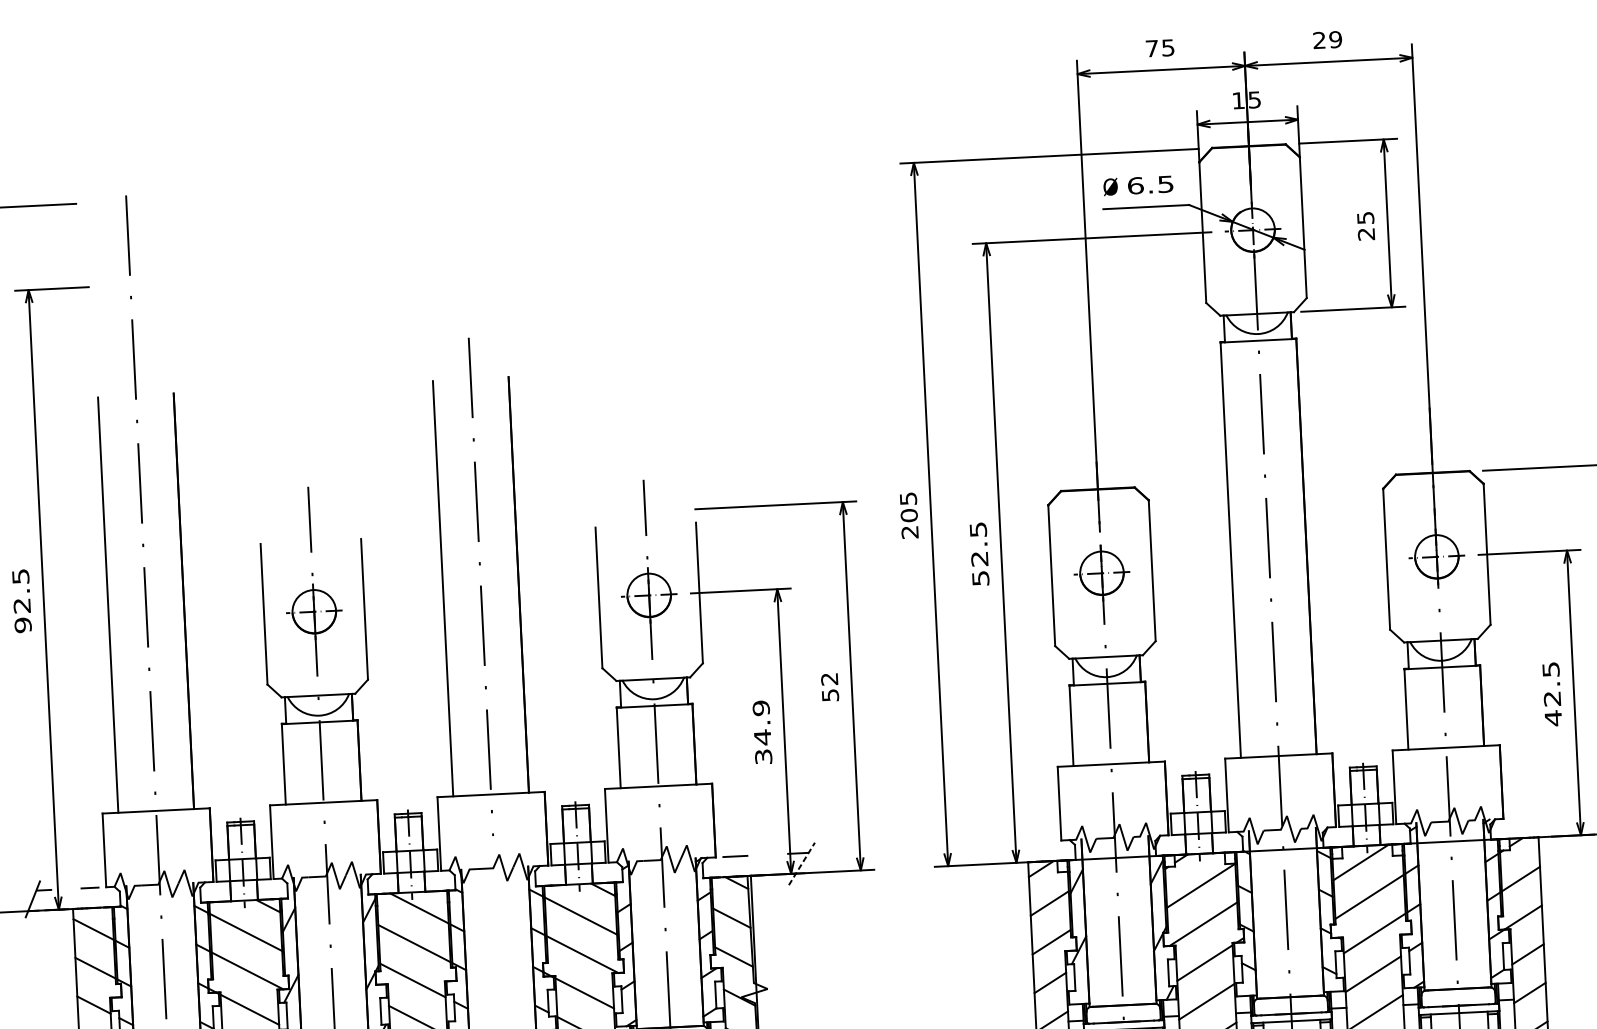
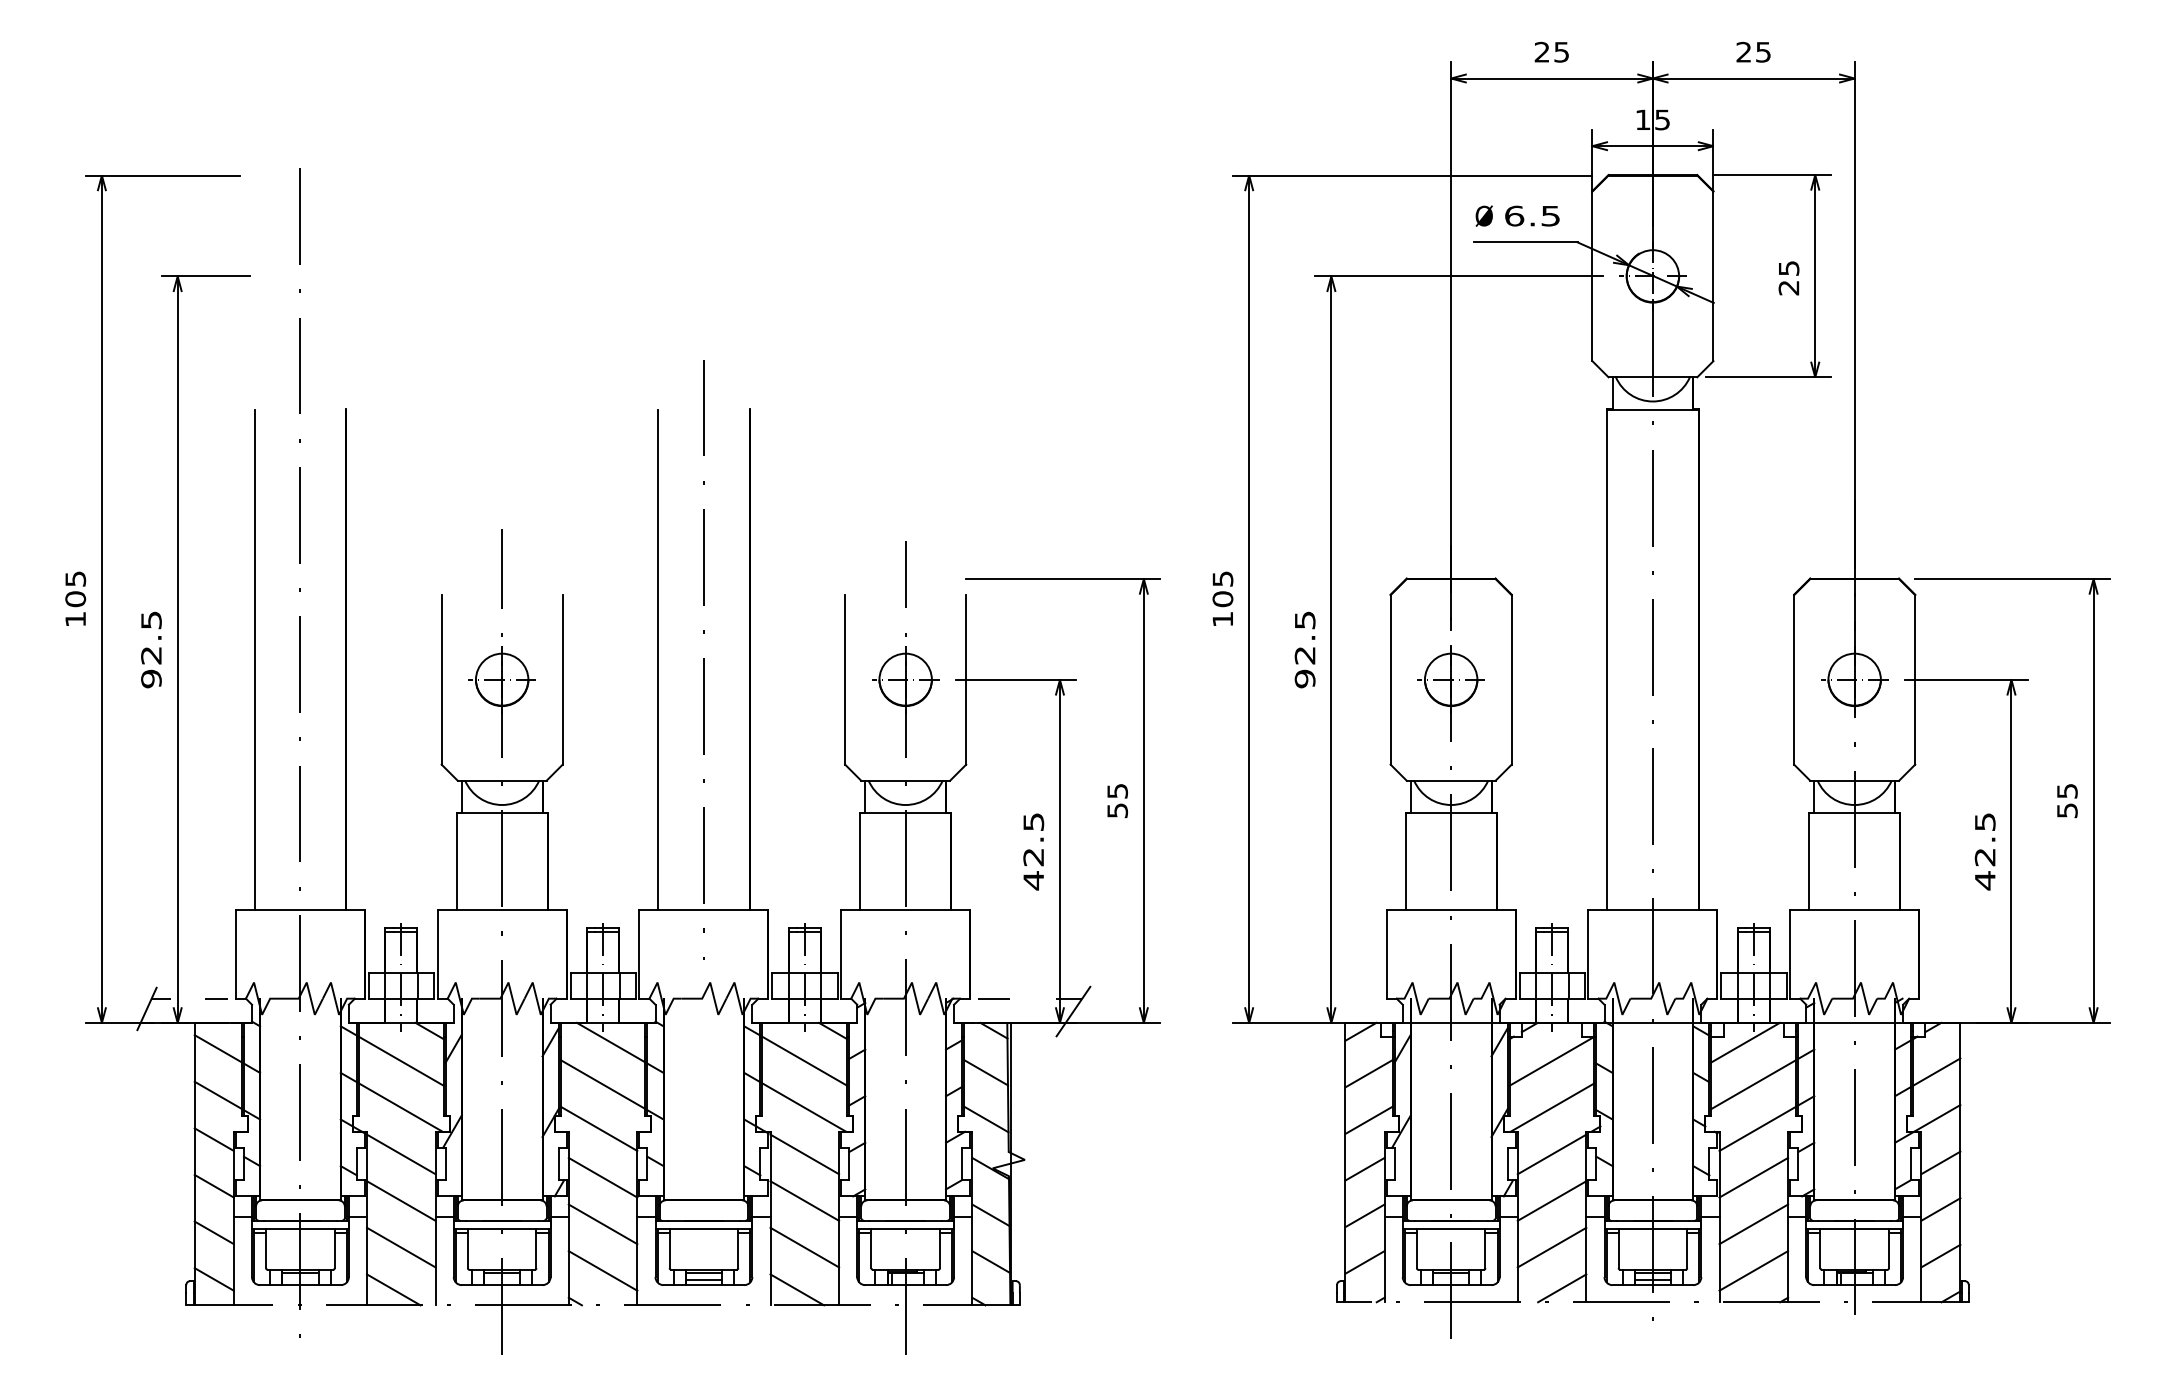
text: (1335, 39) -> (1763, 51), 29 -> 25
text: (1151, 48) -> (1541, 51), 75 -> 25
text: (909, 532) -> (1222, 619), 205 -> 105
text: (980, 578) -> (1304, 678), 52.5 -> 92.5
text: (829, 679) -> (1117, 791), 52 -> 55
text: (762, 732) -> (1033, 851), 34.9 -> 42.5
line: (801, 863) -> (1073, 1011), dashed -> solid

